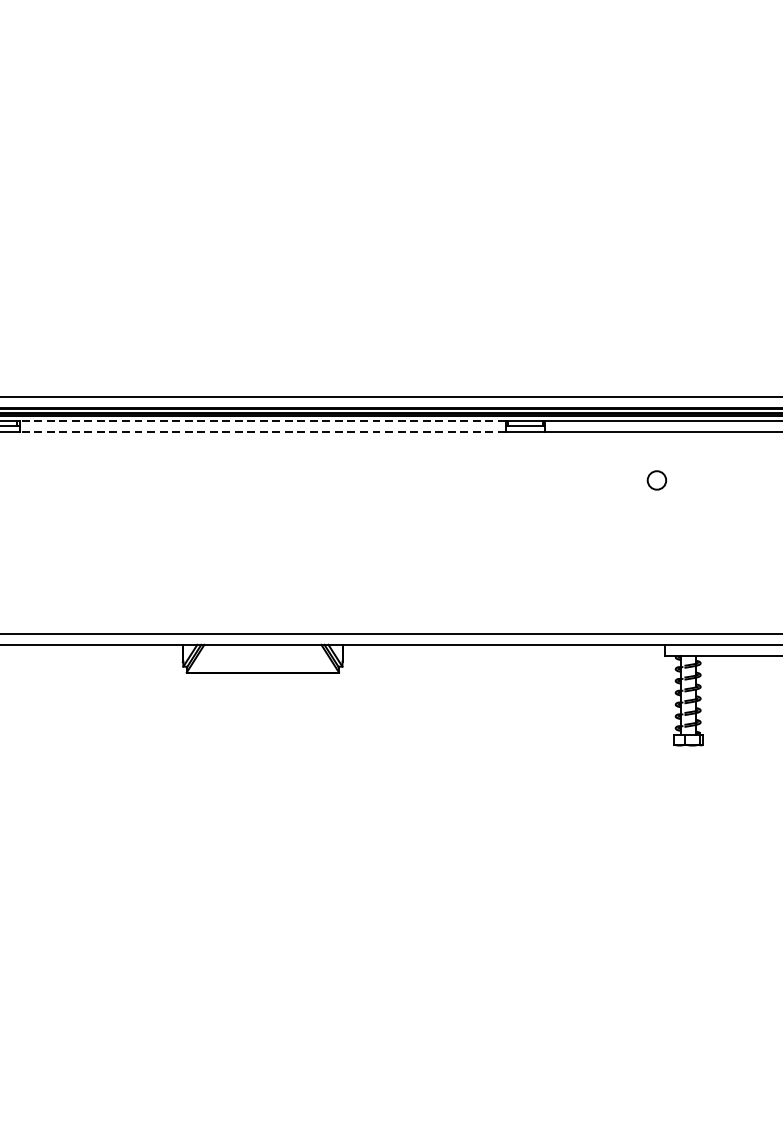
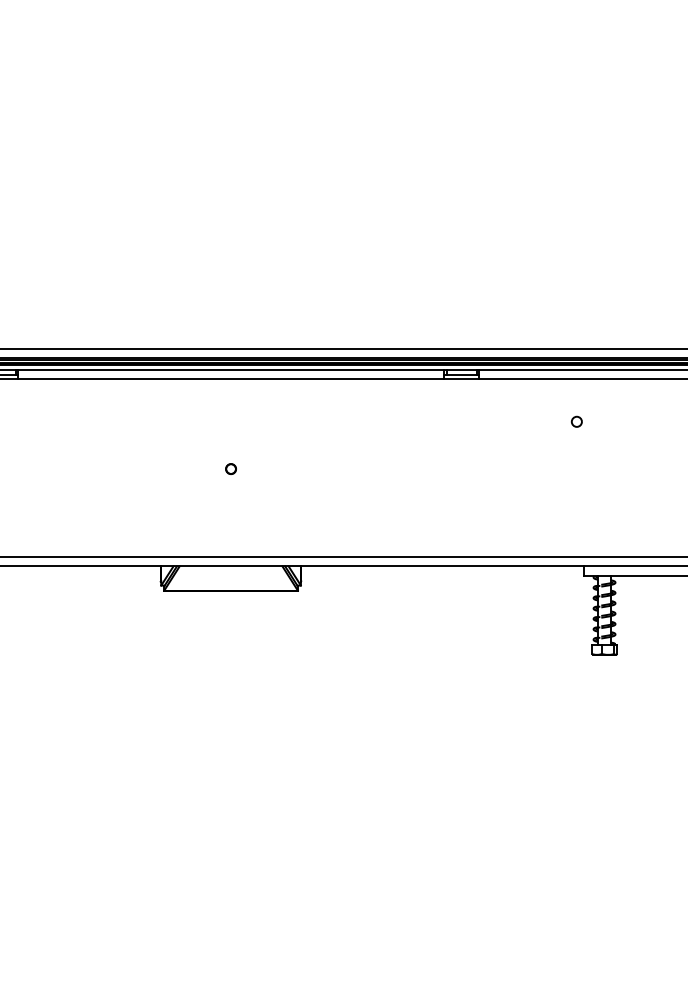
line: (262, 420) -> (230, 369), dashed -> solid
line: (262, 431) -> (230, 379), dashed -> solid
circle: (656, 479) -> (576, 421), size x0.62
circle: (262, 533) -> (230, 468), added

